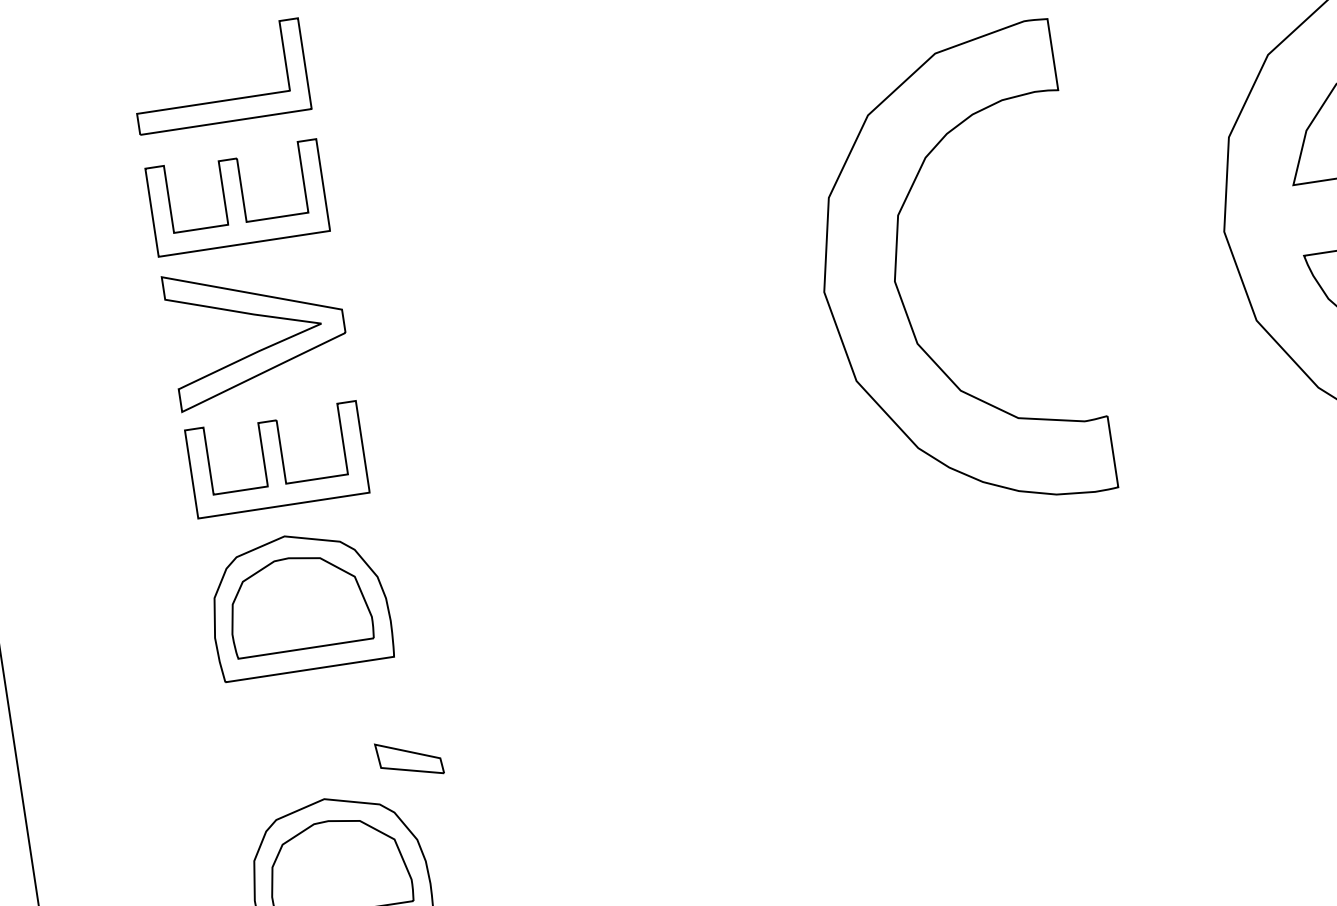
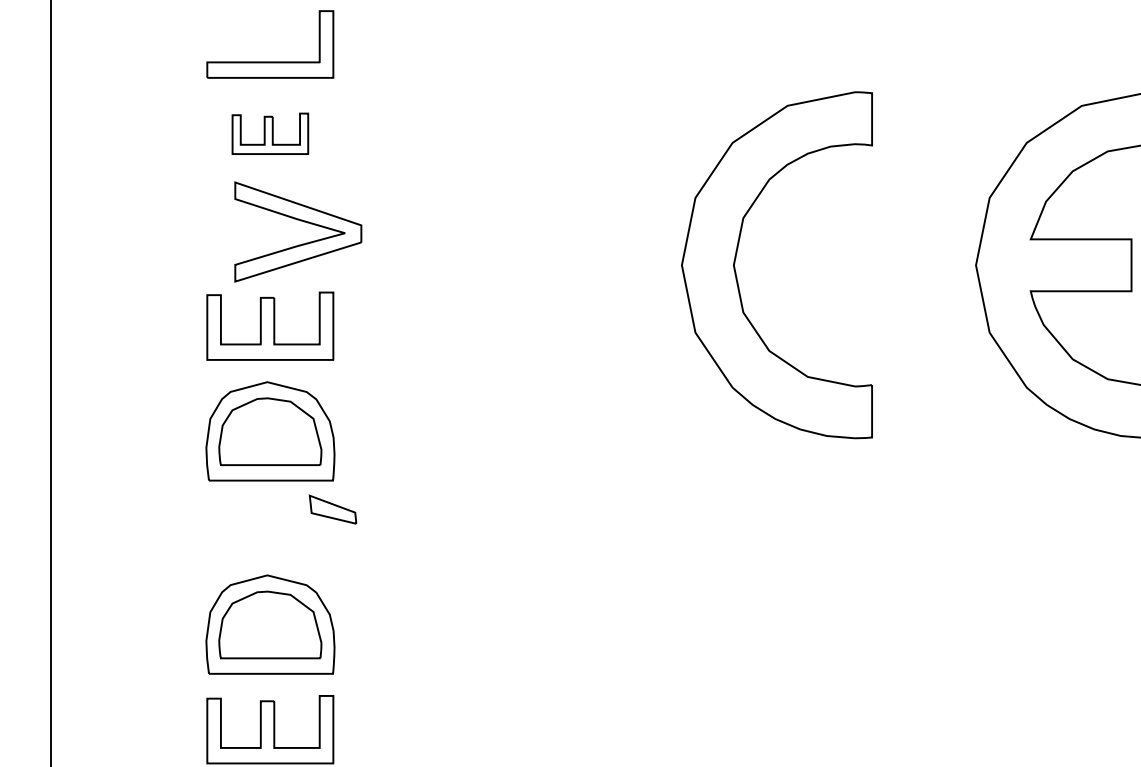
part: (237, 197) -> (270, 133), size x0.6
part: (258, 316) -> (300, 221), moved
part: (408, 758) -> (332, 509), moved

